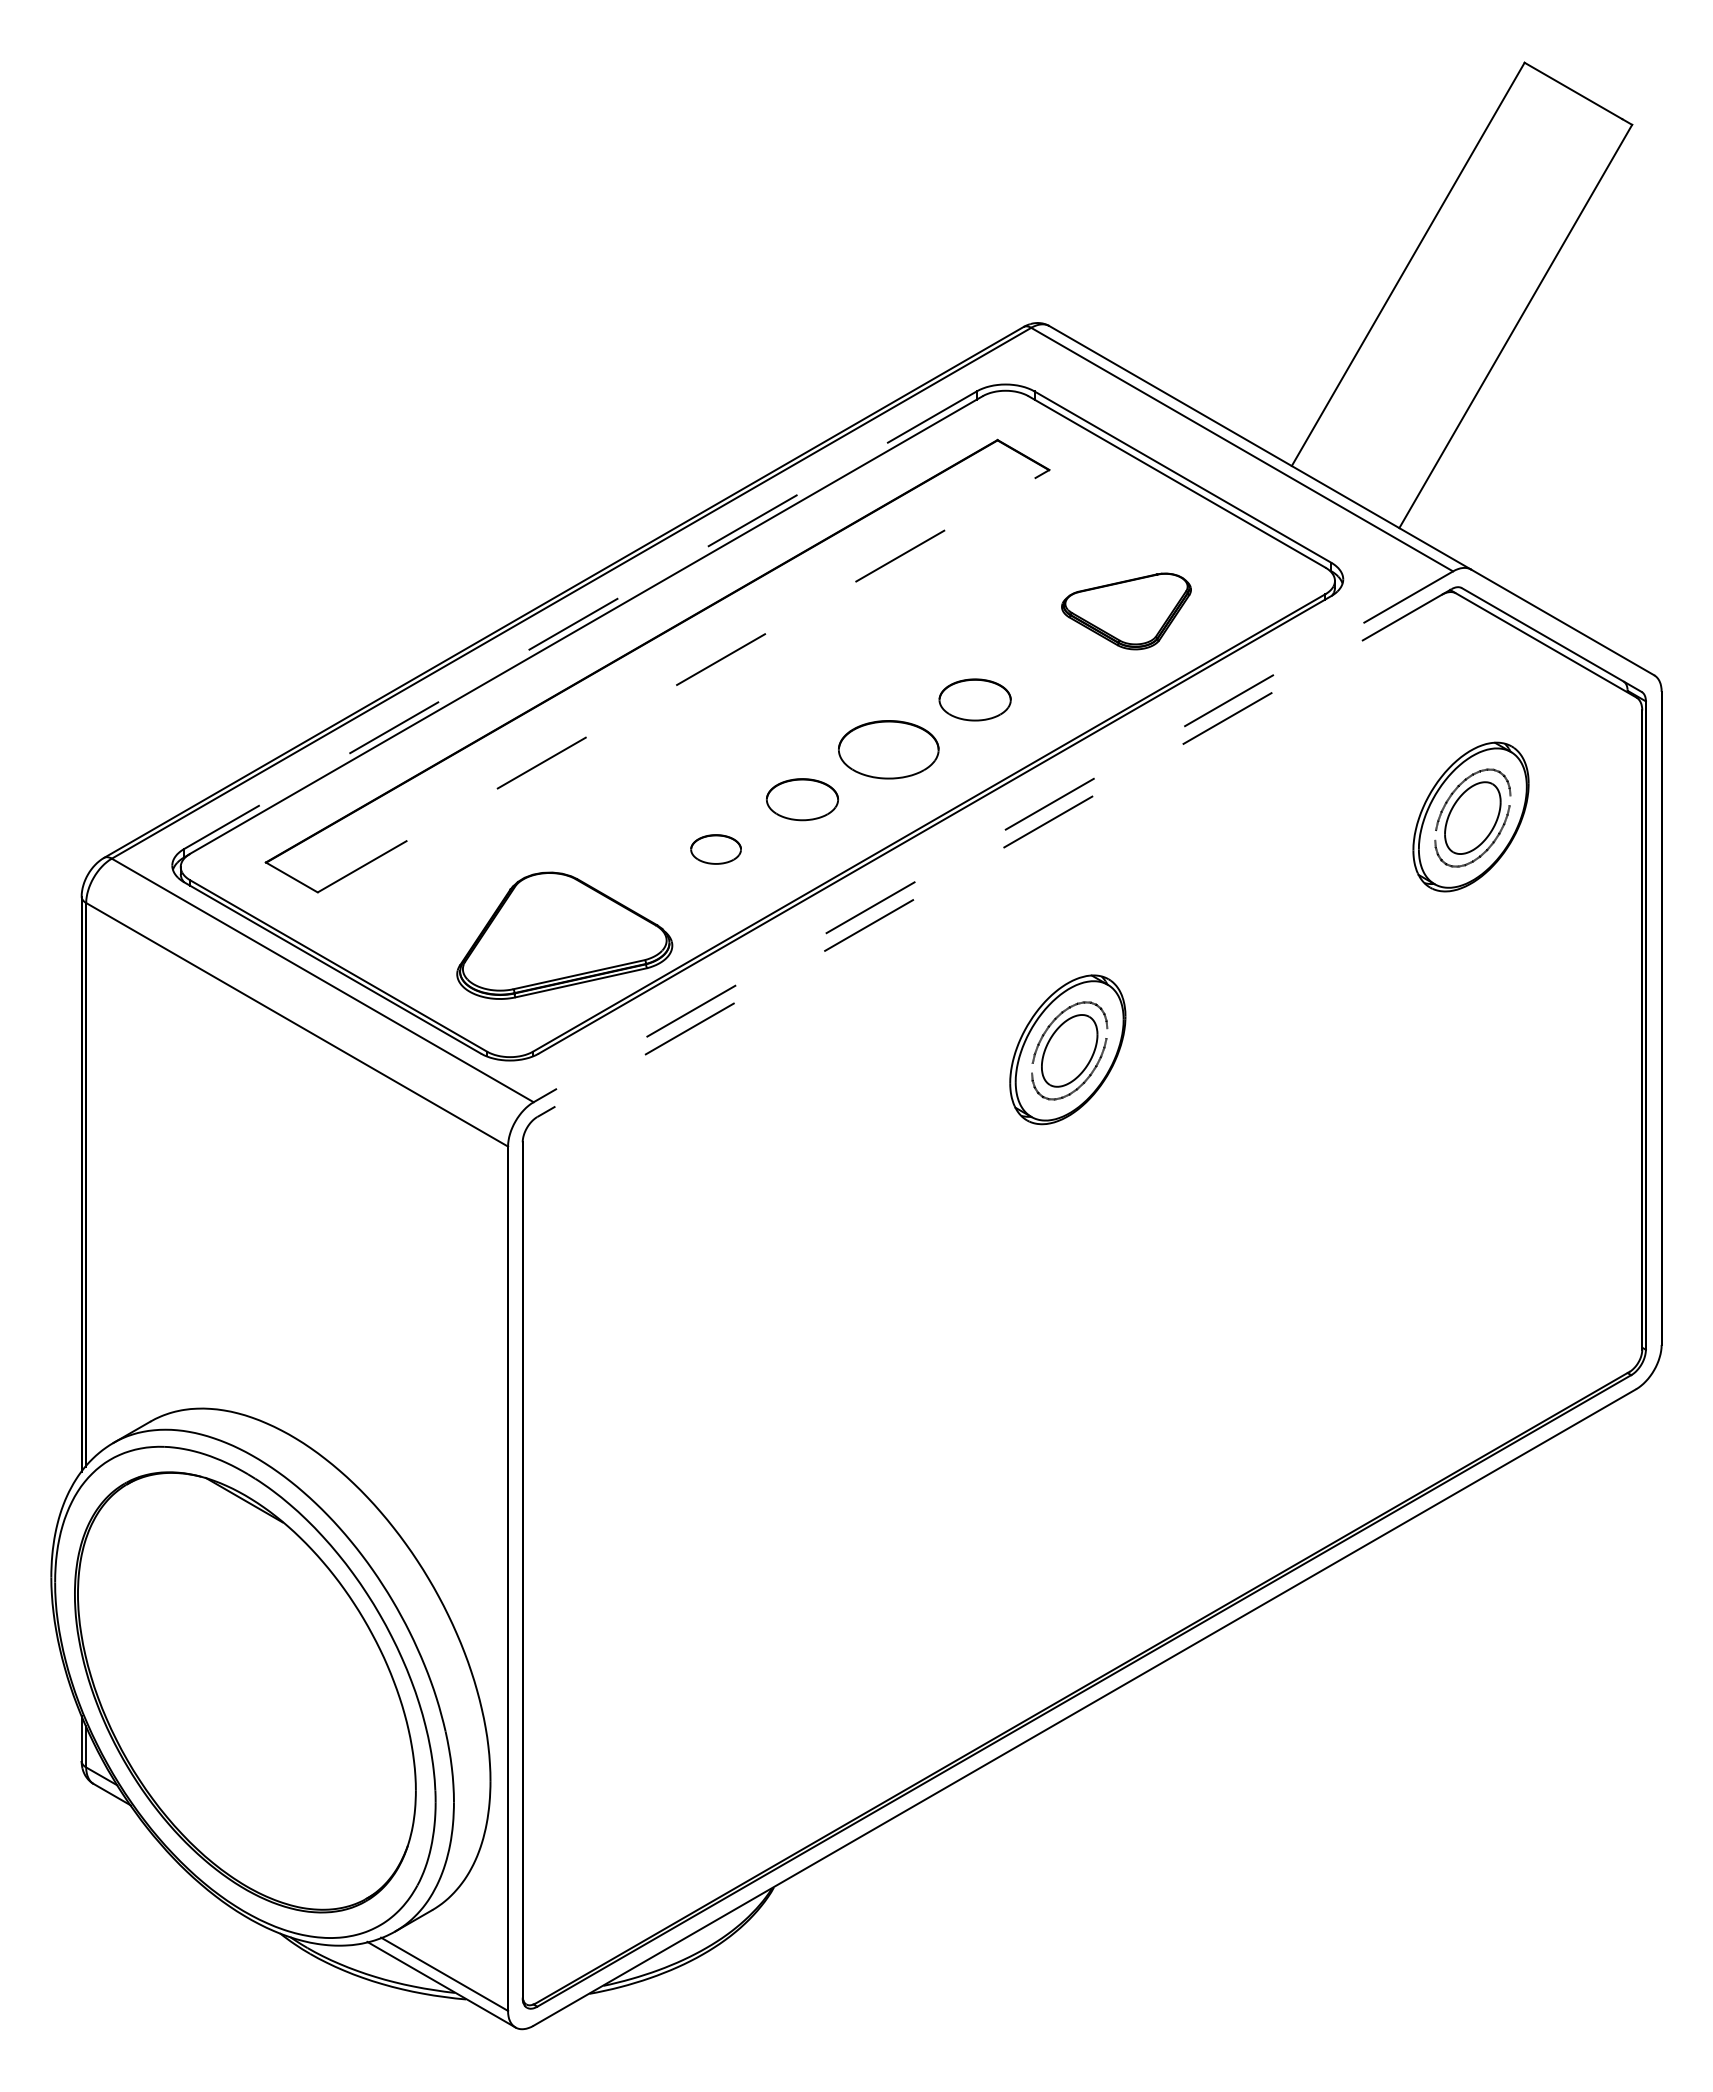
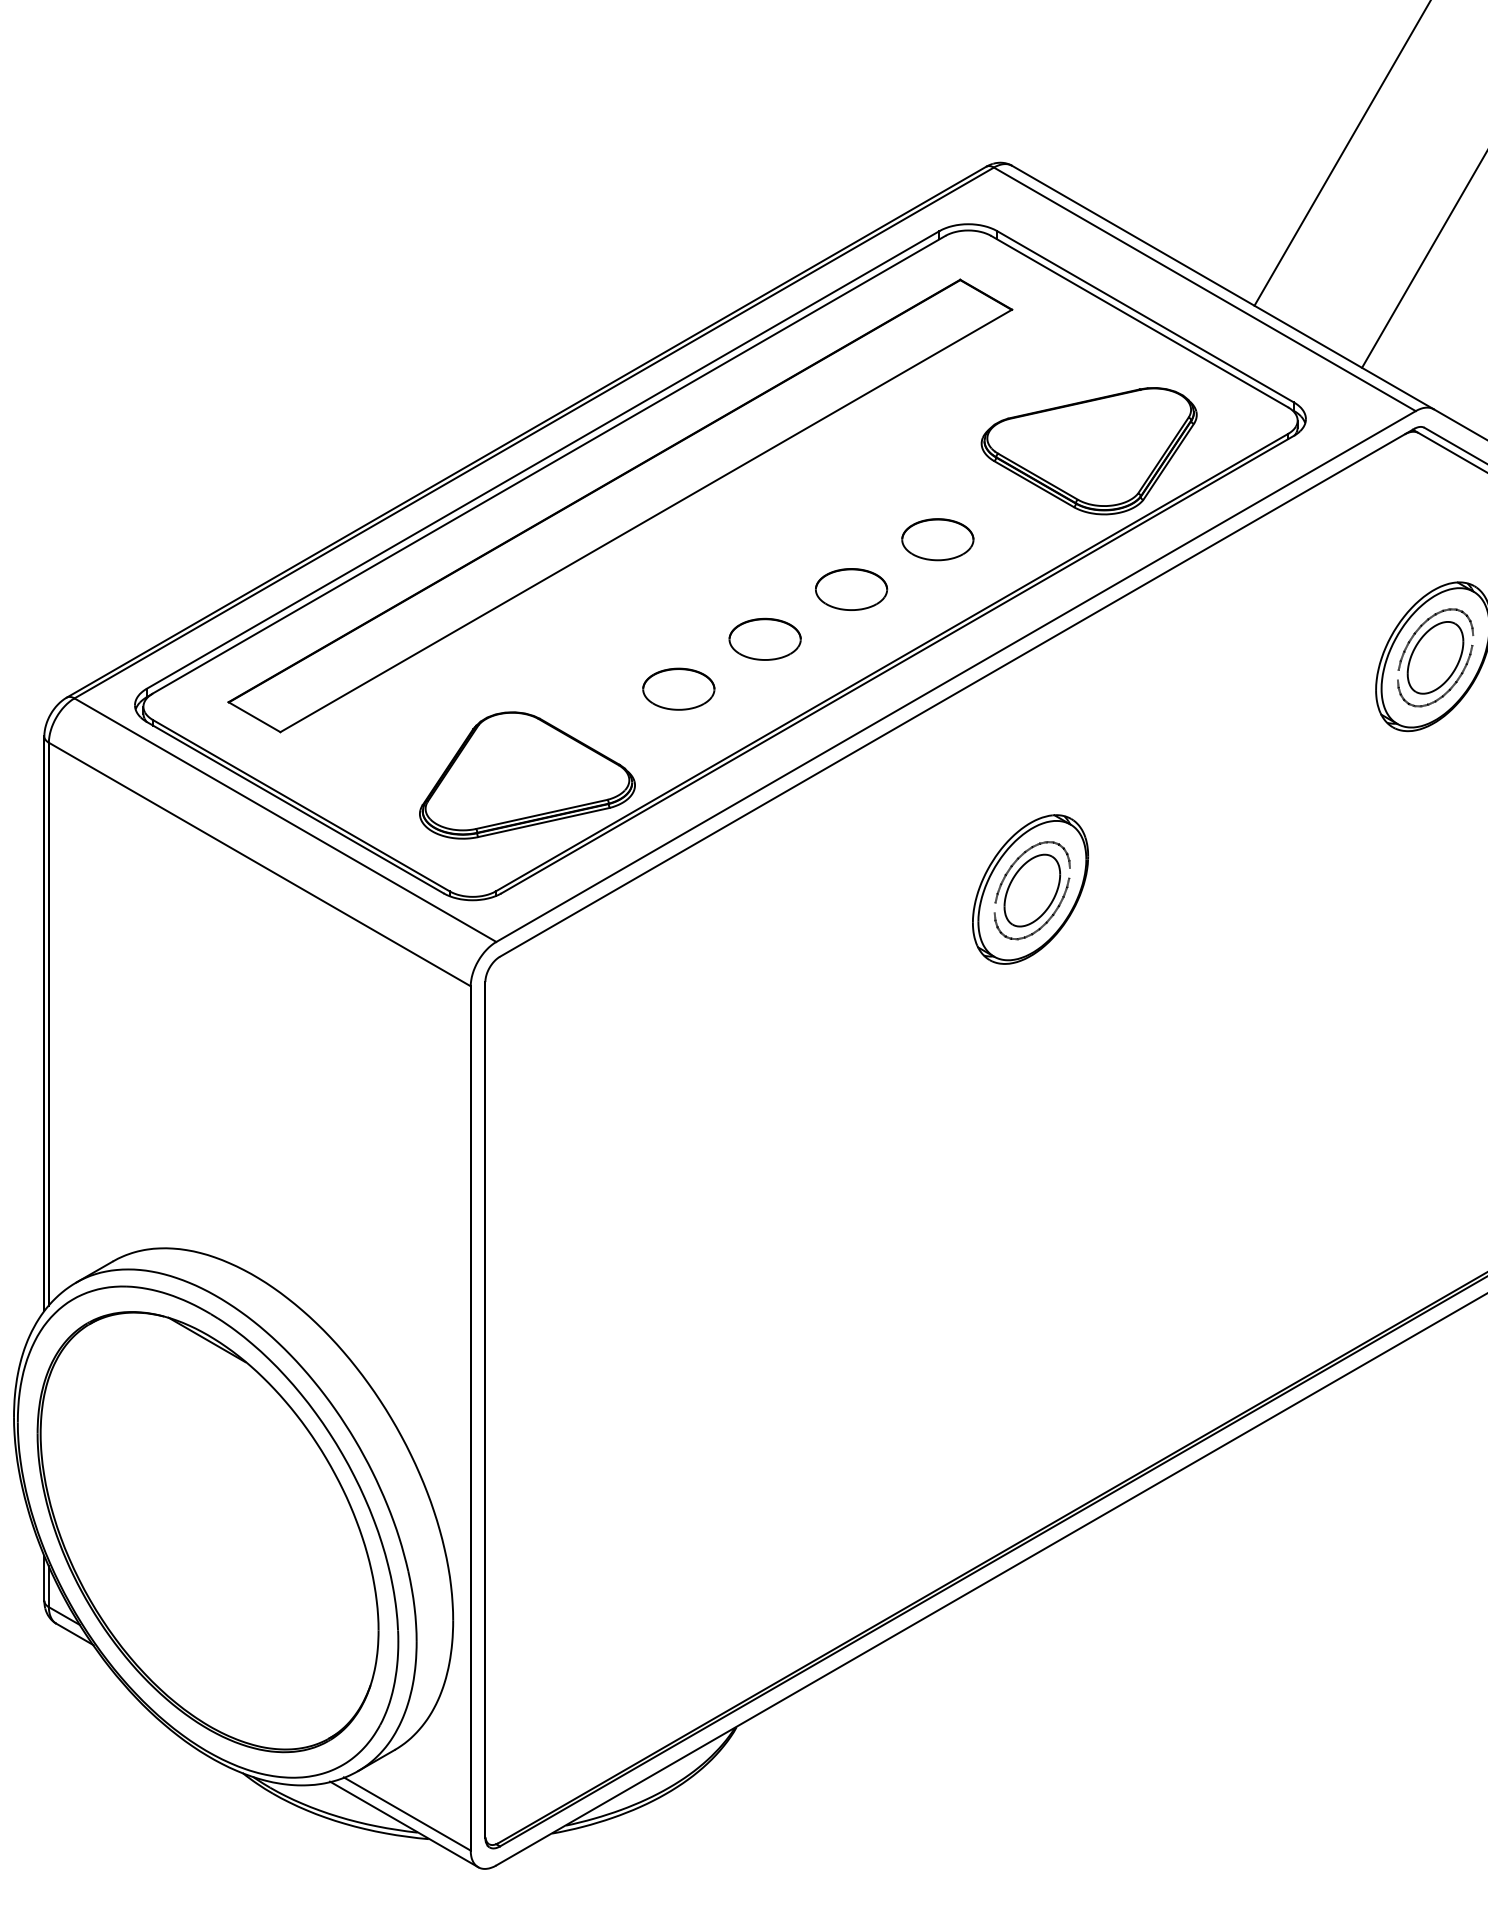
part: (1126, 611) -> (1089, 451), size x1.67
line: (580, 620) -> (543, 460), dashed -> solid
line: (684, 680) -> (647, 520), dashed -> solid
part: (888, 749) -> (851, 589), size x0.71
line: (993, 836) -> (956, 676), dashed -> solid
part: (715, 849) -> (678, 689), size x1.43
line: (994, 853) -> (957, 693), dashed -> solid

